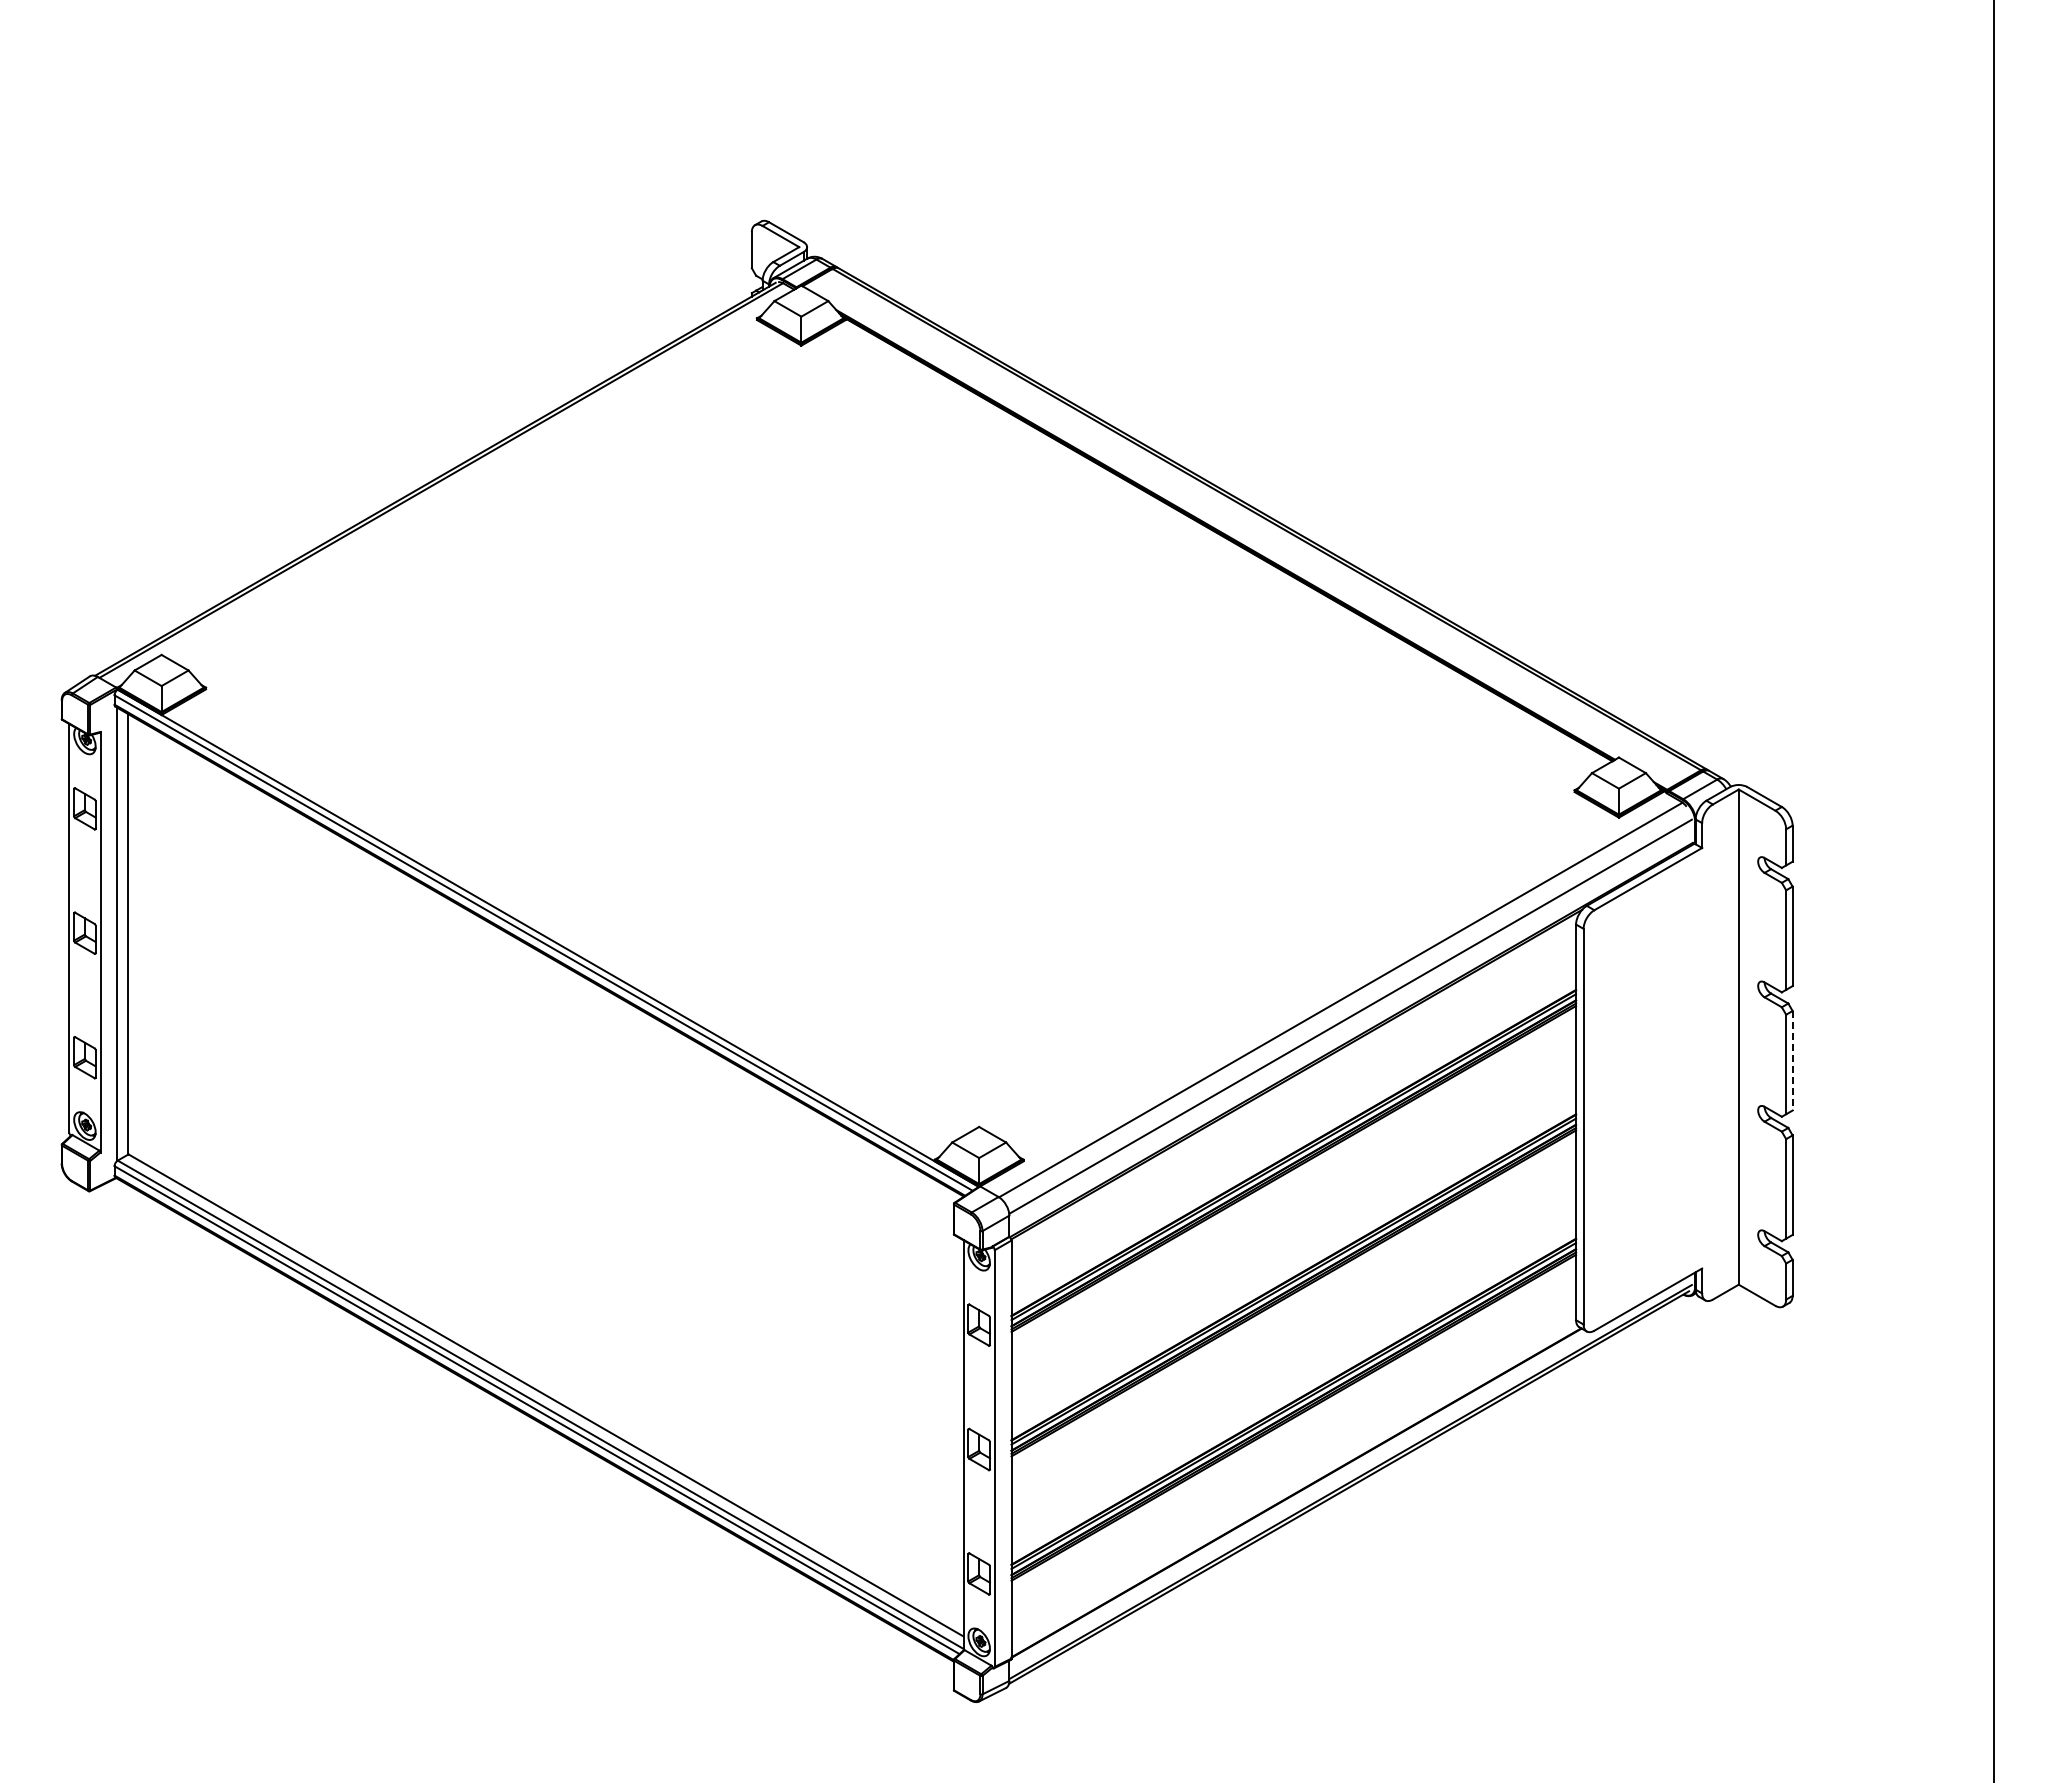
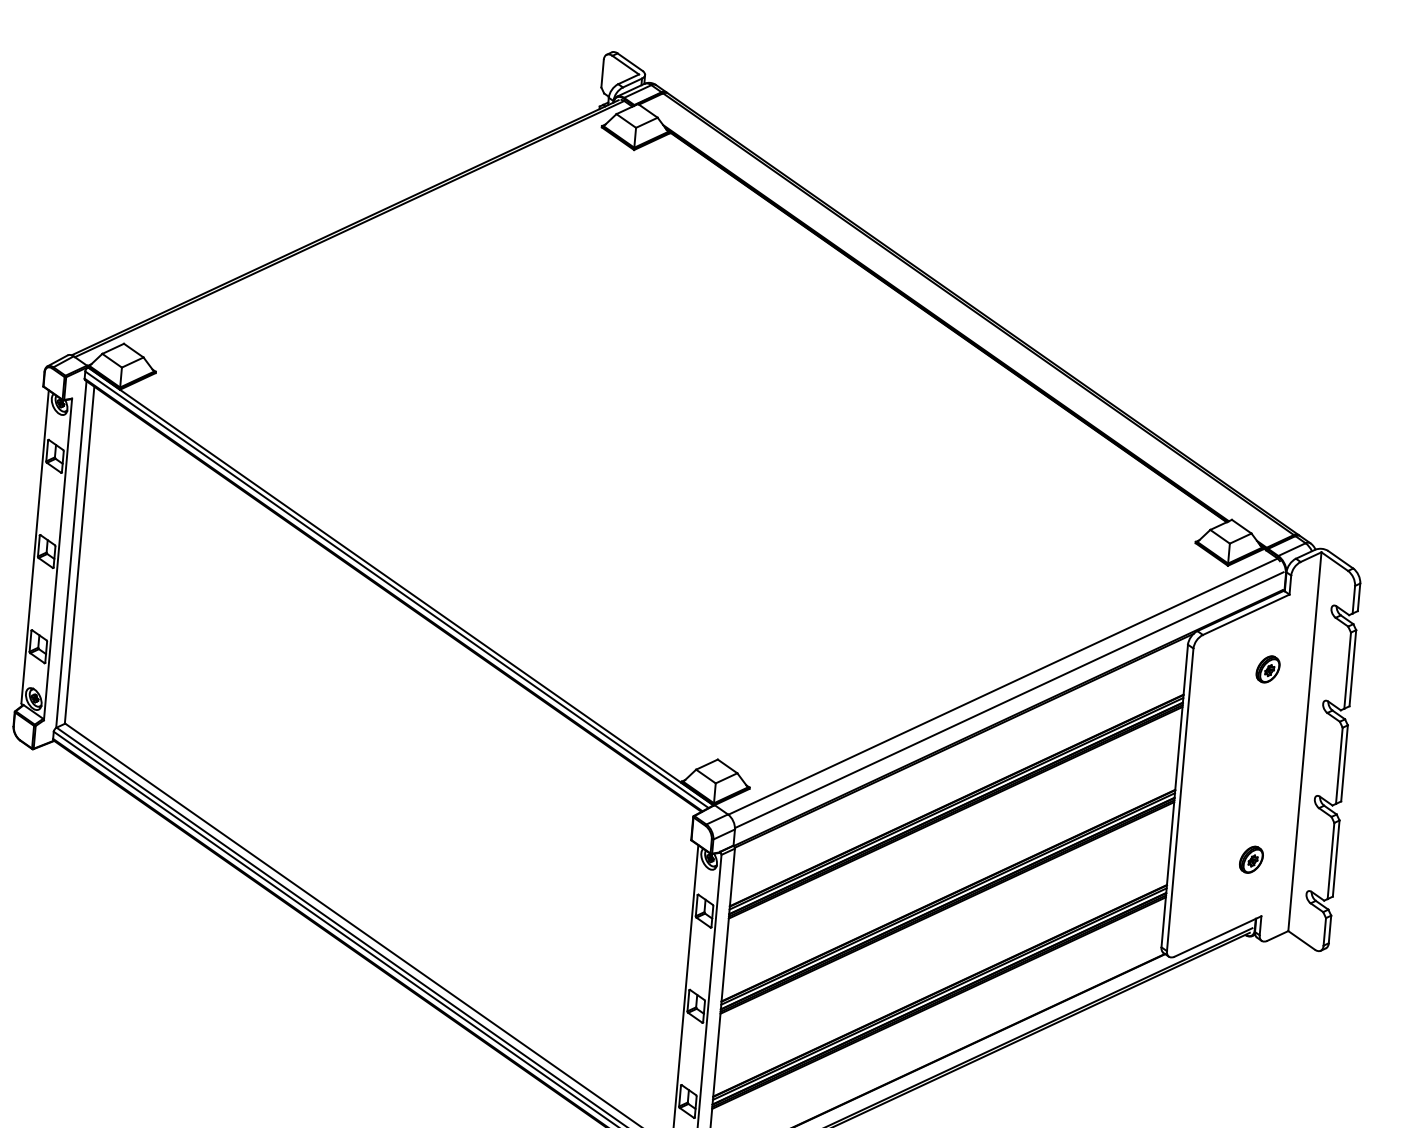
part: (1682, 947) -> (1267, 669), added
line: (1792, 1060) -> (1344, 763), dashed -> solid
part: (1682, 1196) -> (1251, 859), added

